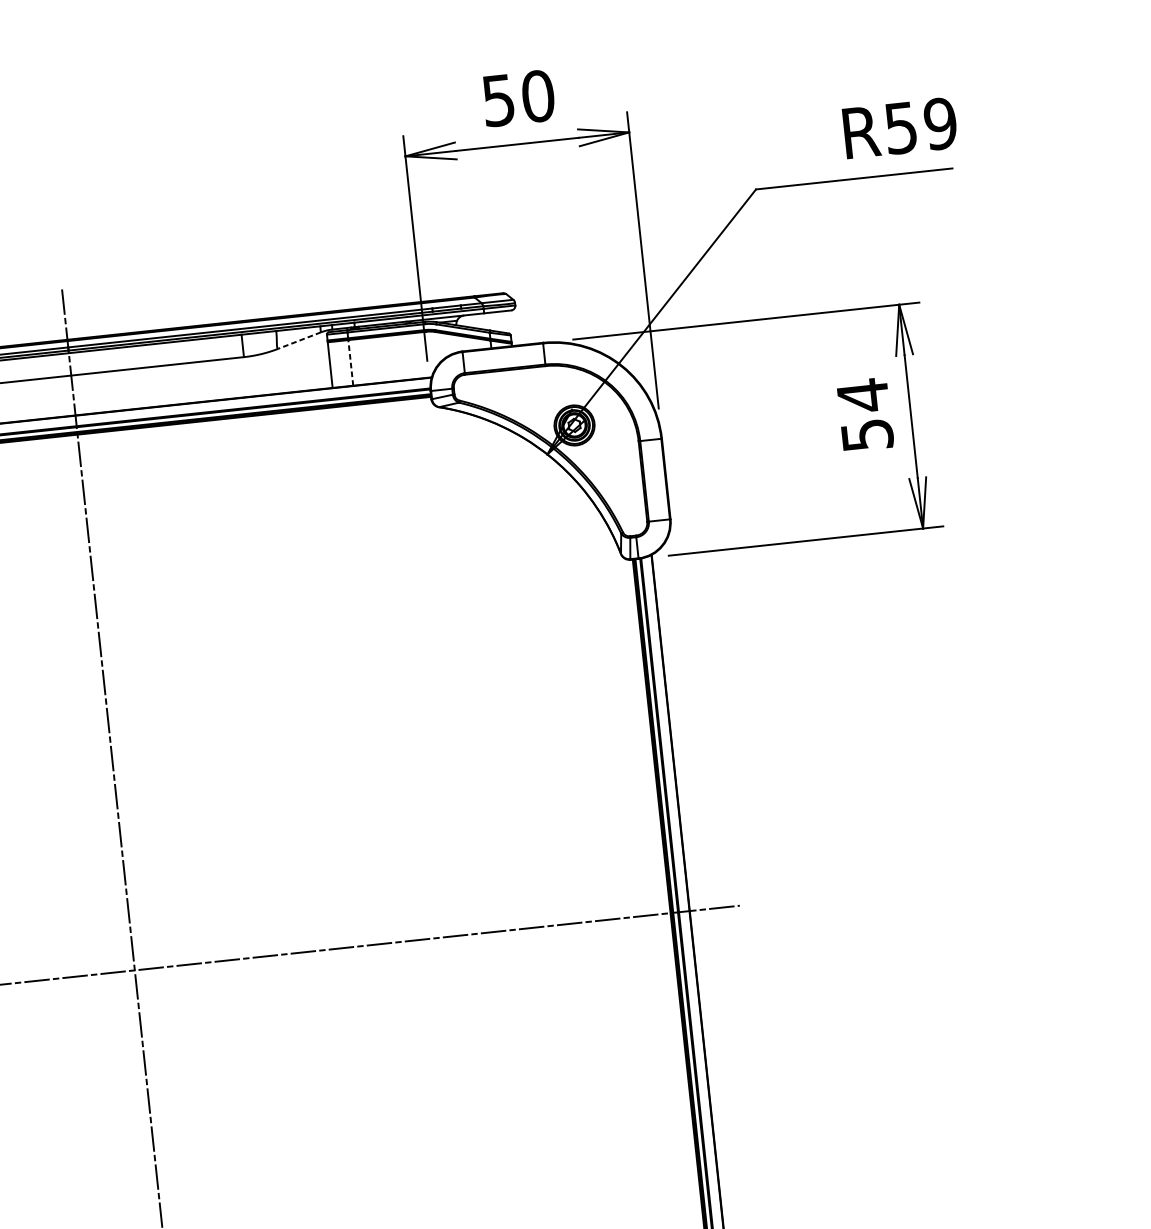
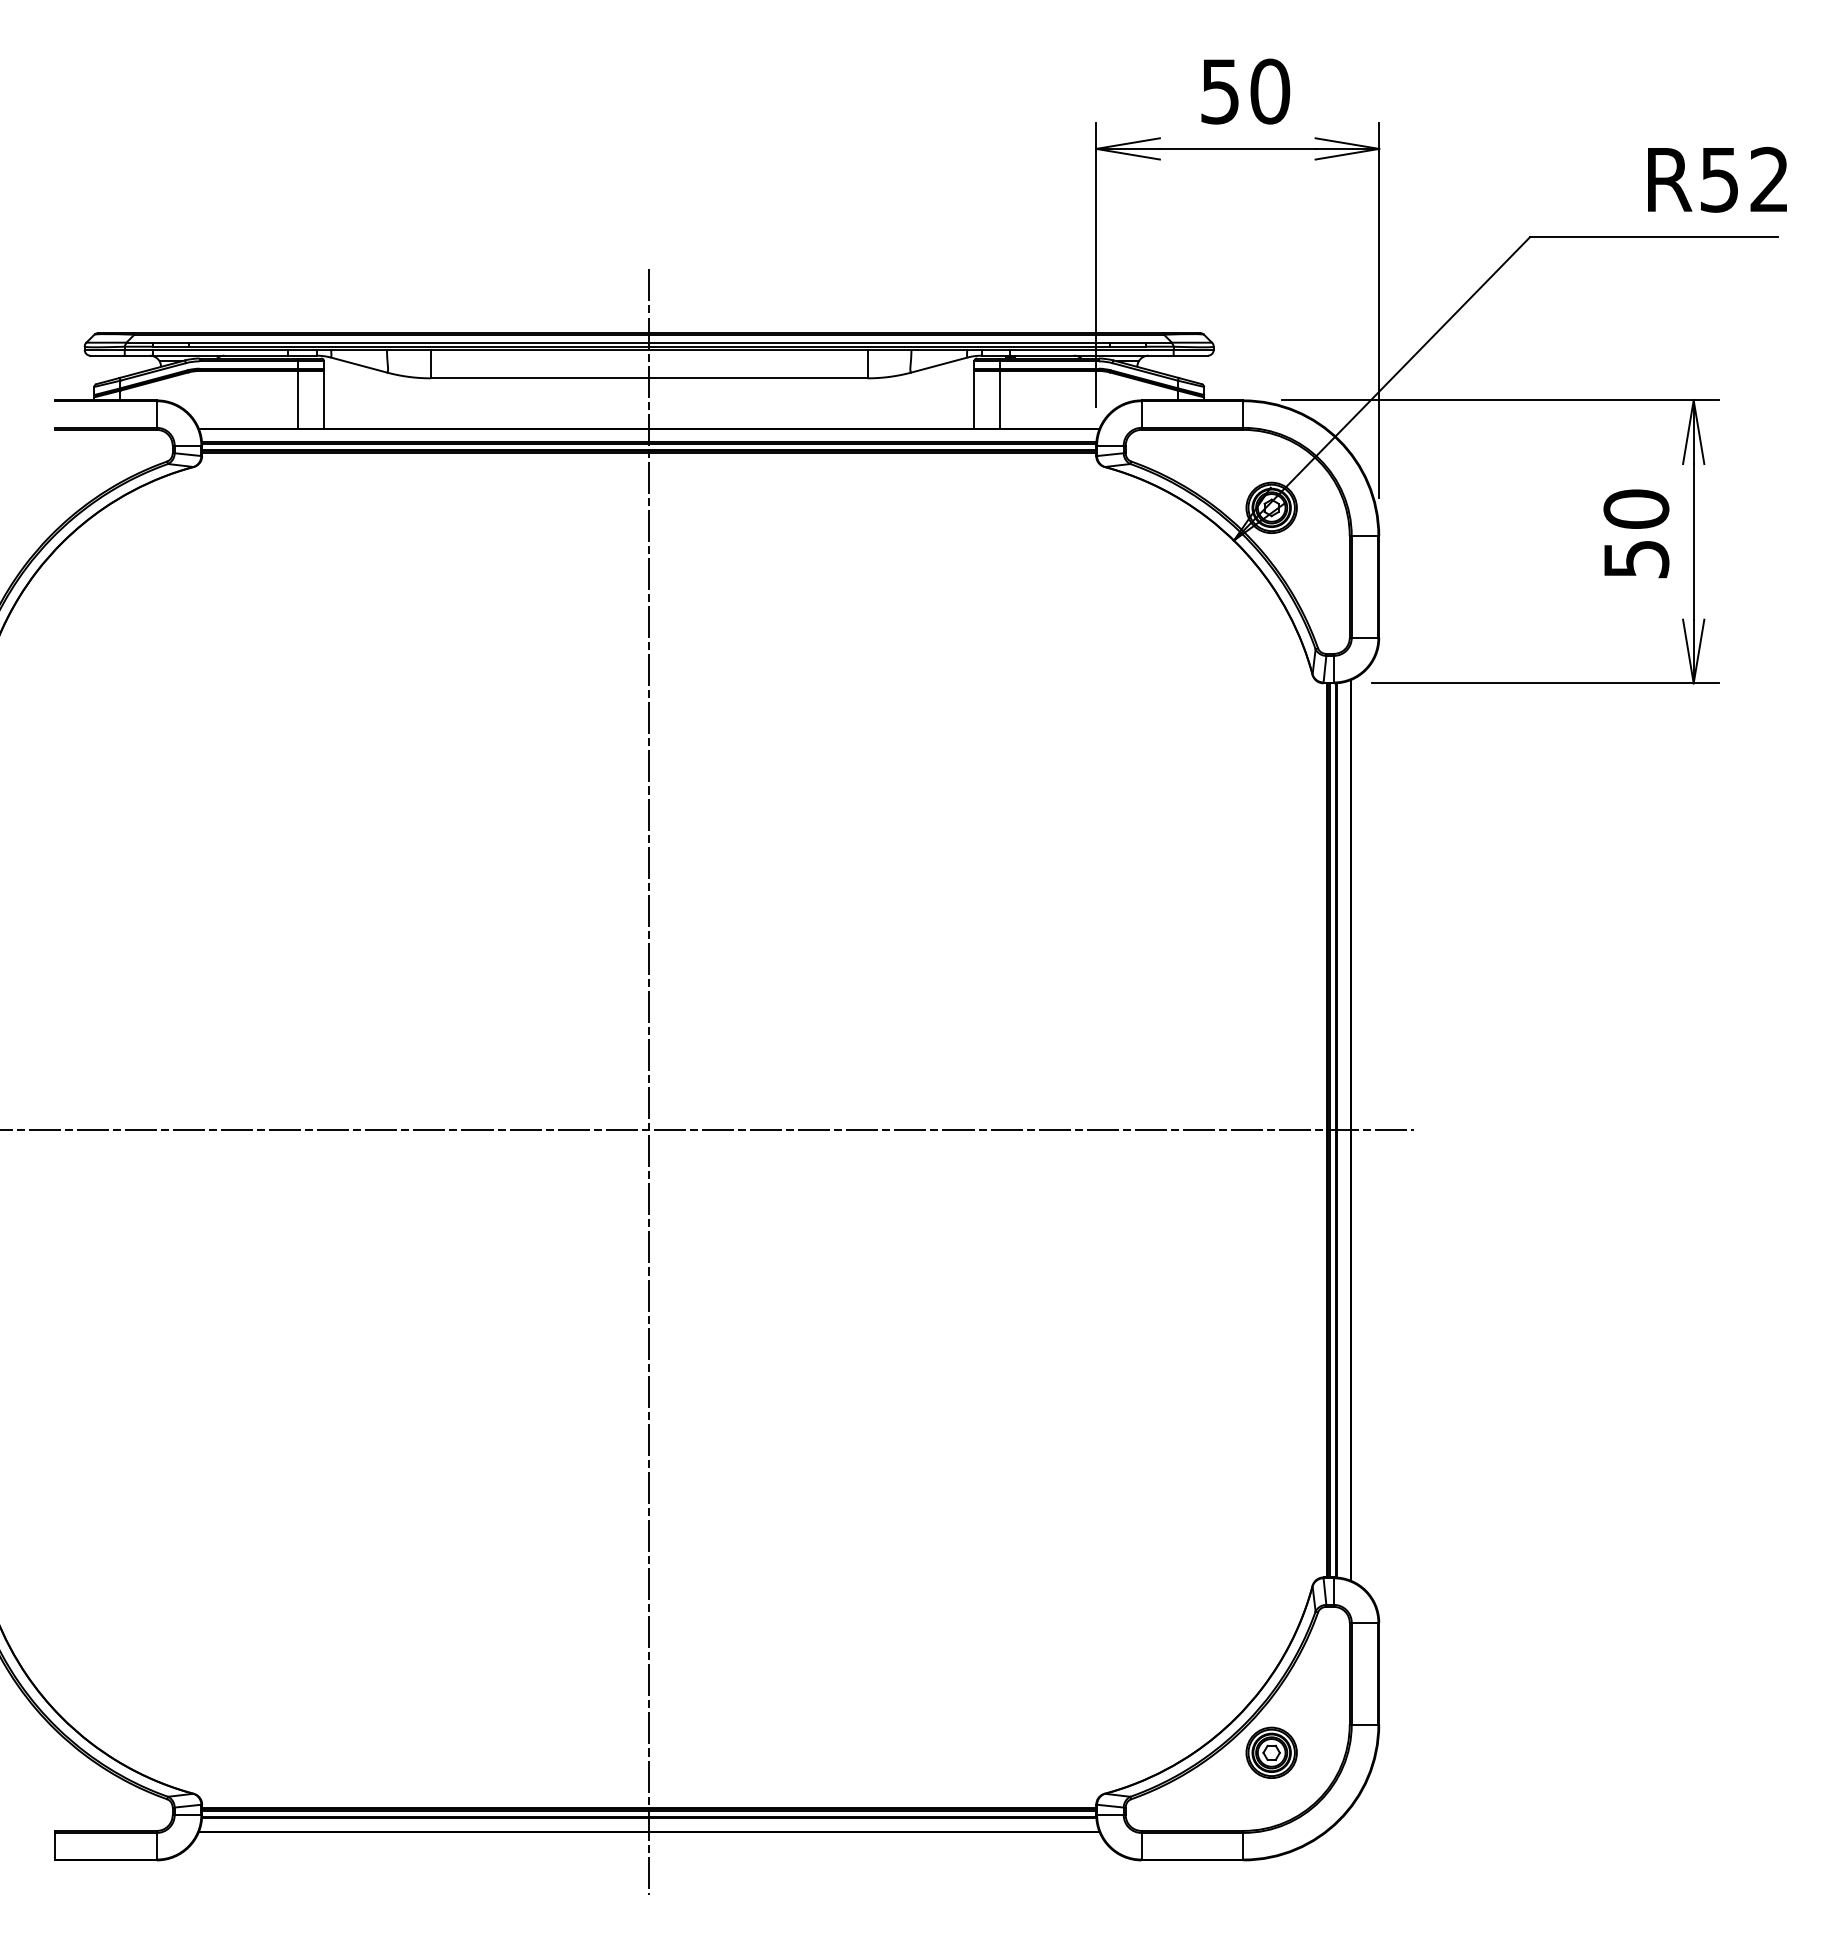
text: (940, 123) -> (1769, 179), R59 -> R52
line: (299, 340) -> (939, 365), dashed -> solid
line: (350, 362) -> (1000, 399), dashed -> solid
text: (863, 395) -> (1636, 509), 54 -> 50

